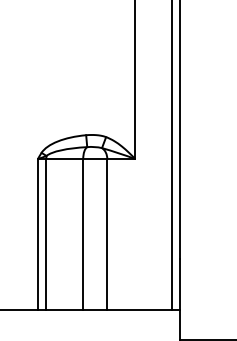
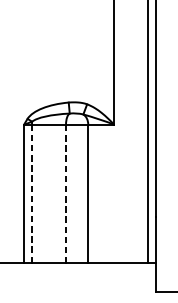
line: (83, 233) -> (66, 193), solid -> dashed
line: (46, 234) -> (32, 194), solid -> dashed

